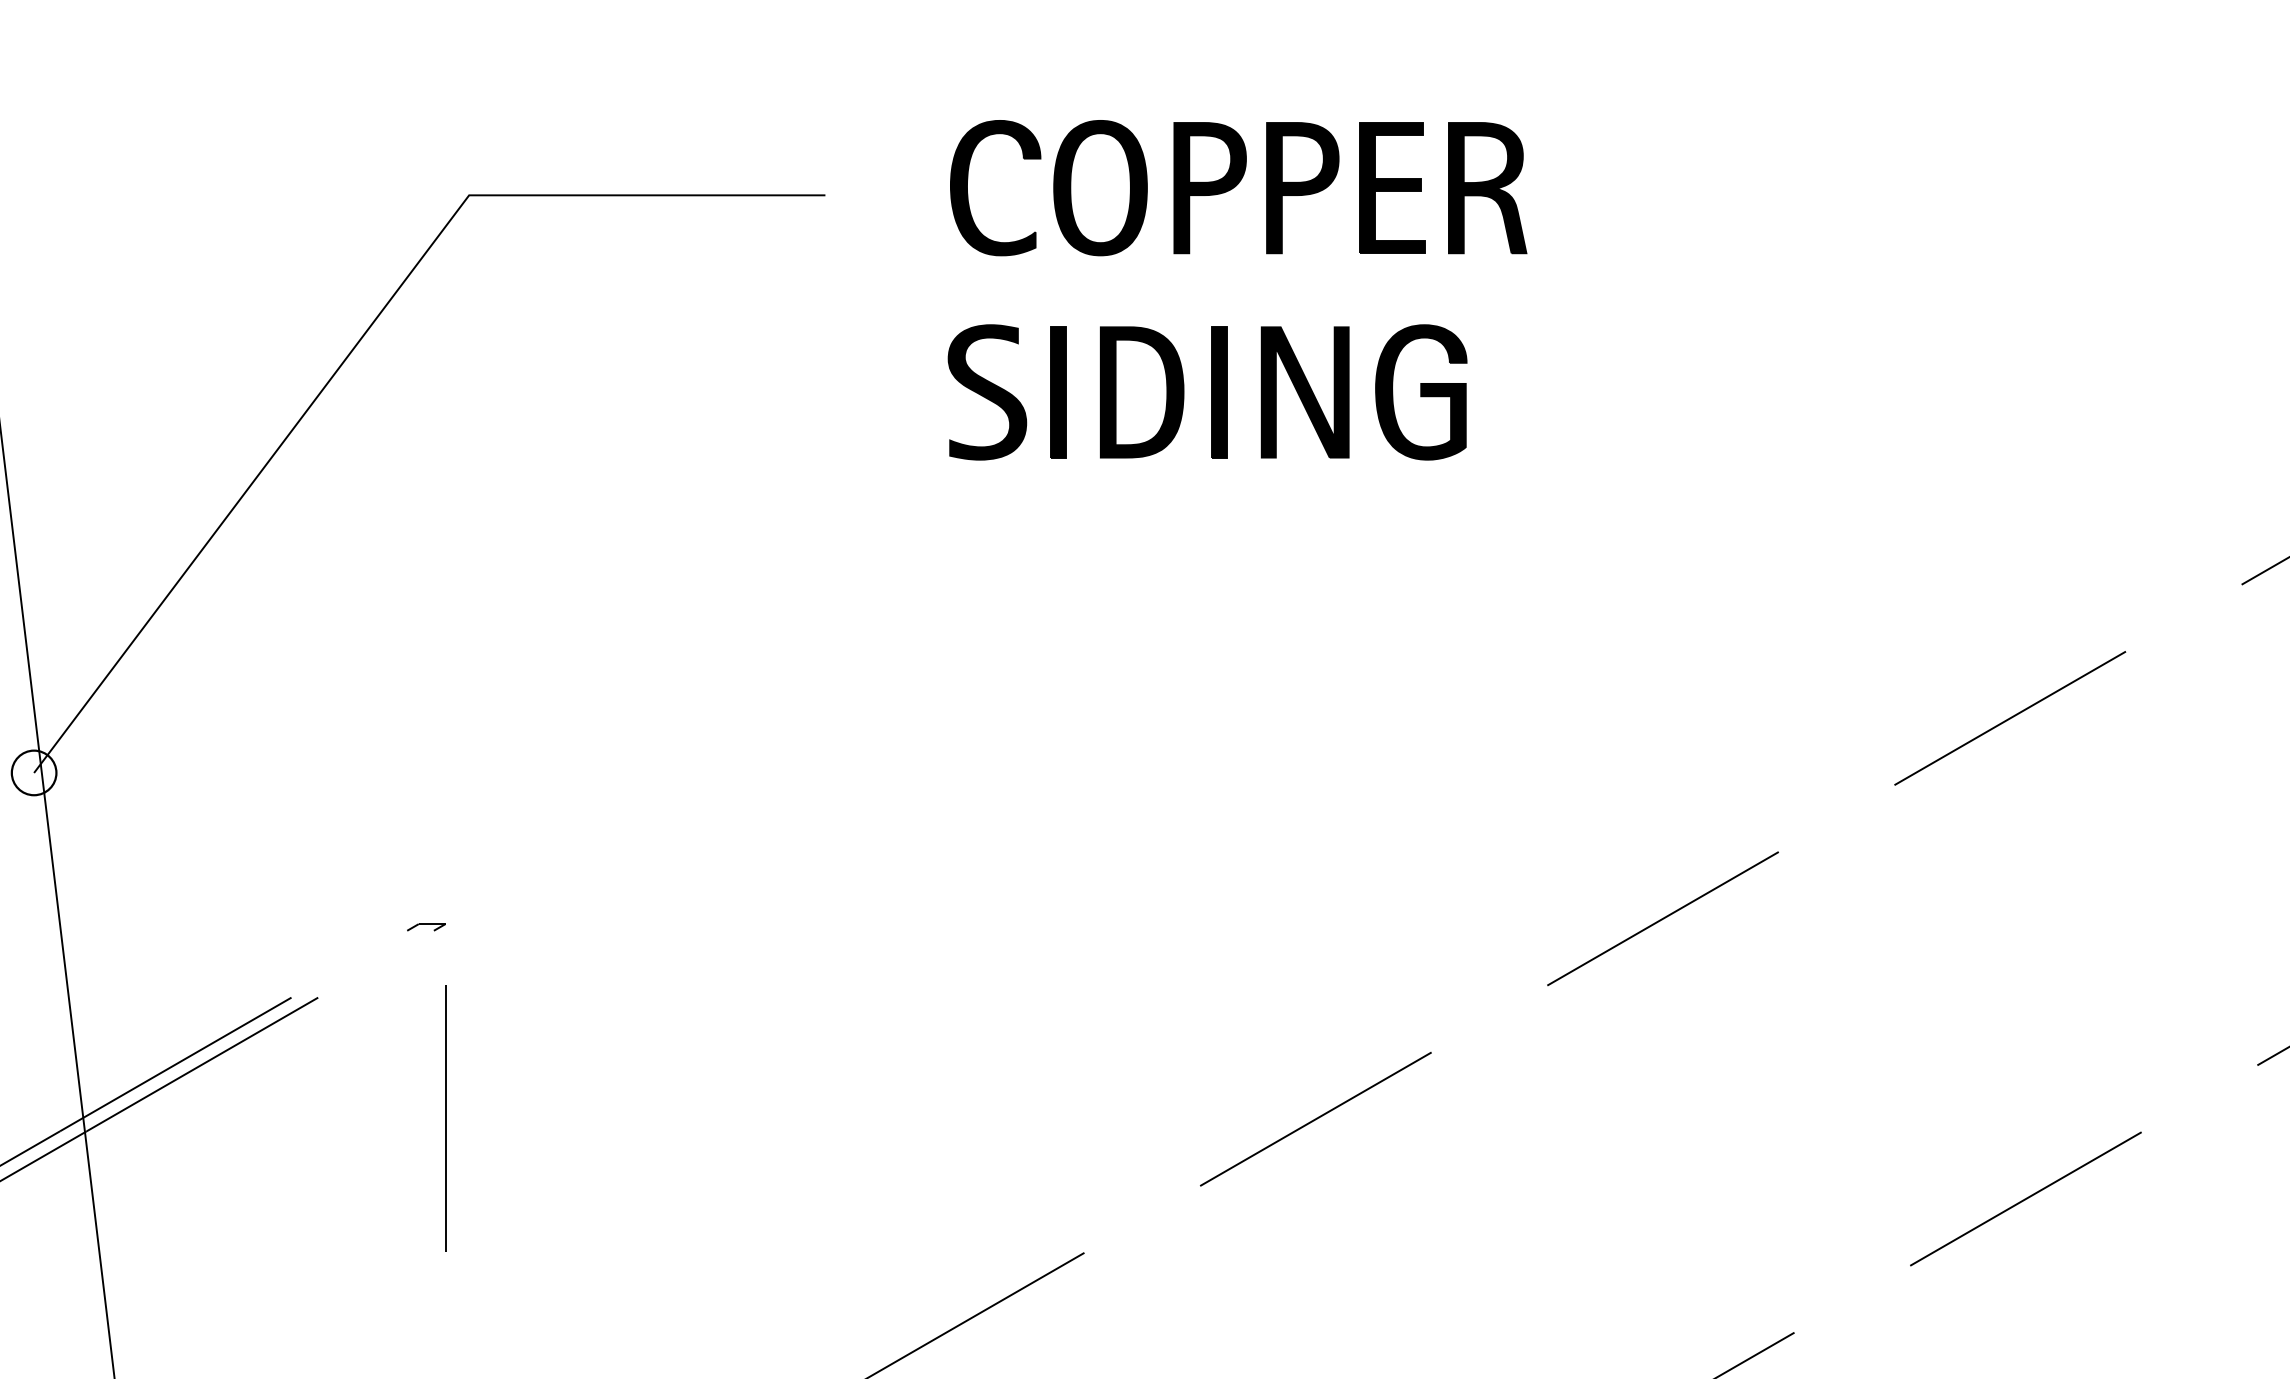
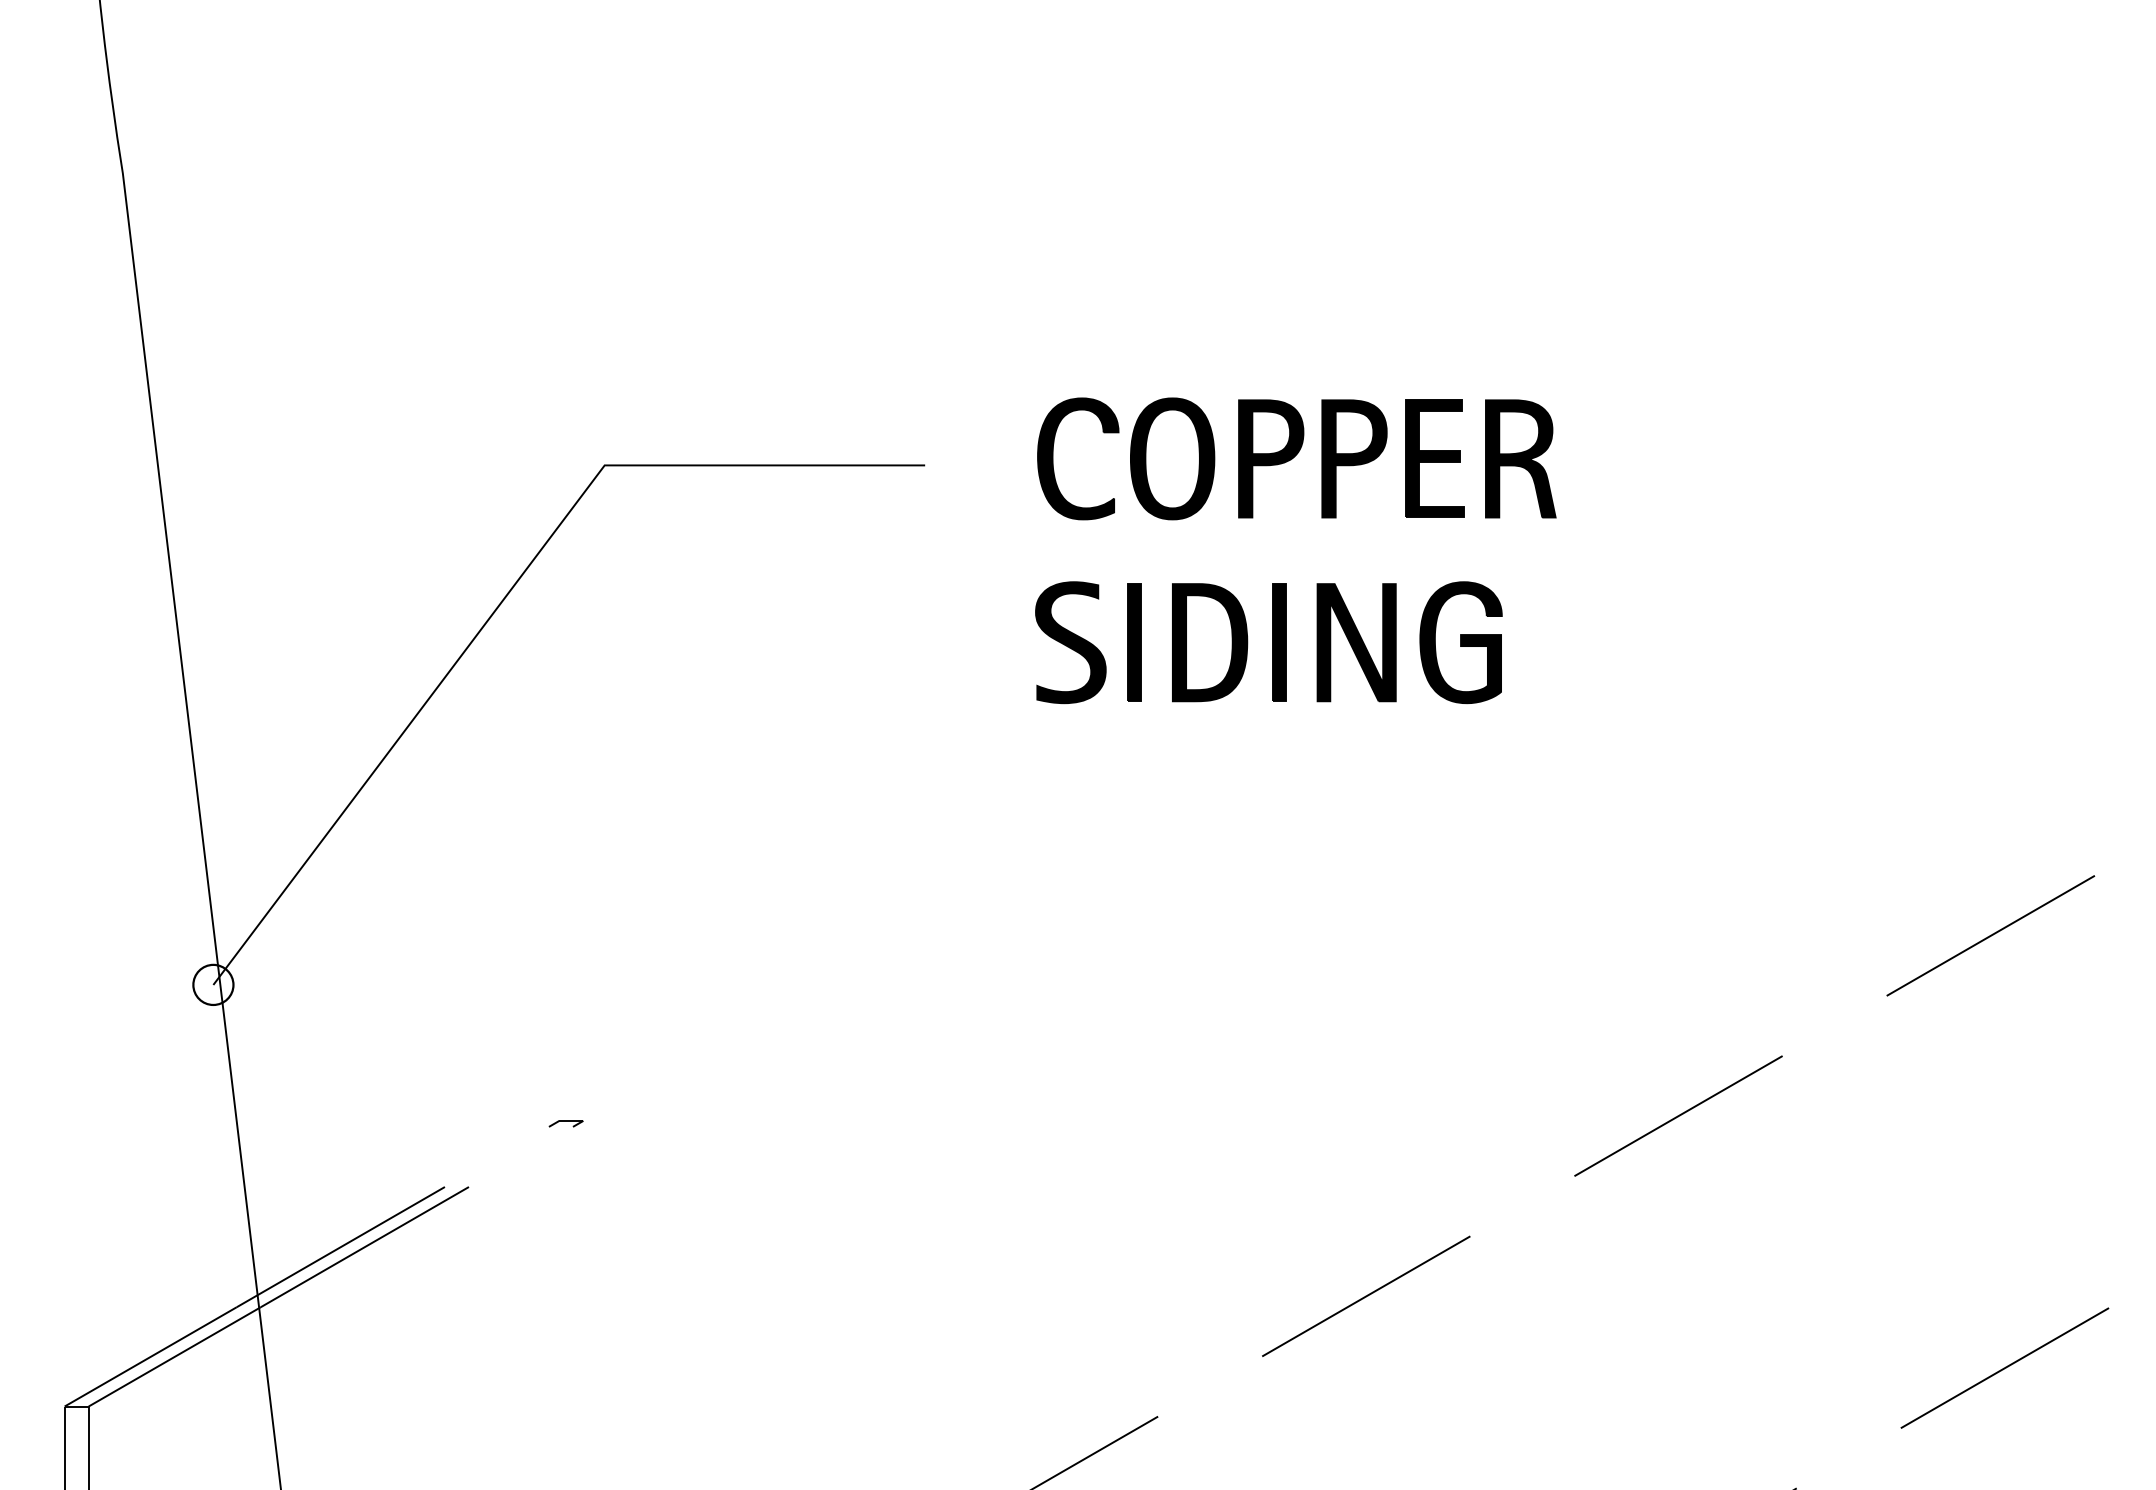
line: (444, 1118) -> (582, 1295), removed

